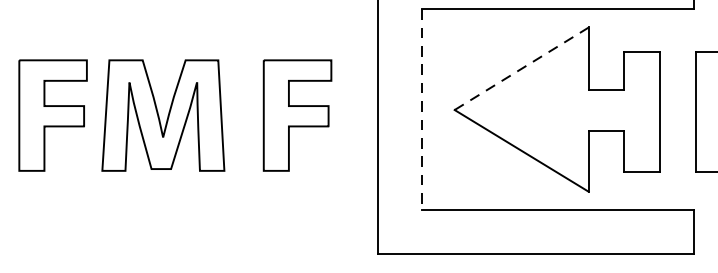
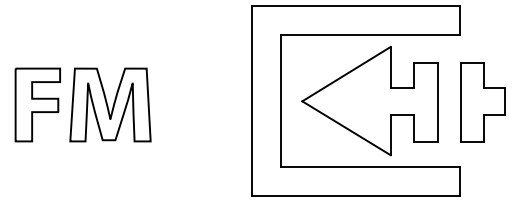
line: (521, 69) -> (346, 74), dashed -> solid
line: (423, 110) -> (281, 101), dashed -> solid
part: (297, 114) -> (198, 104), removed

